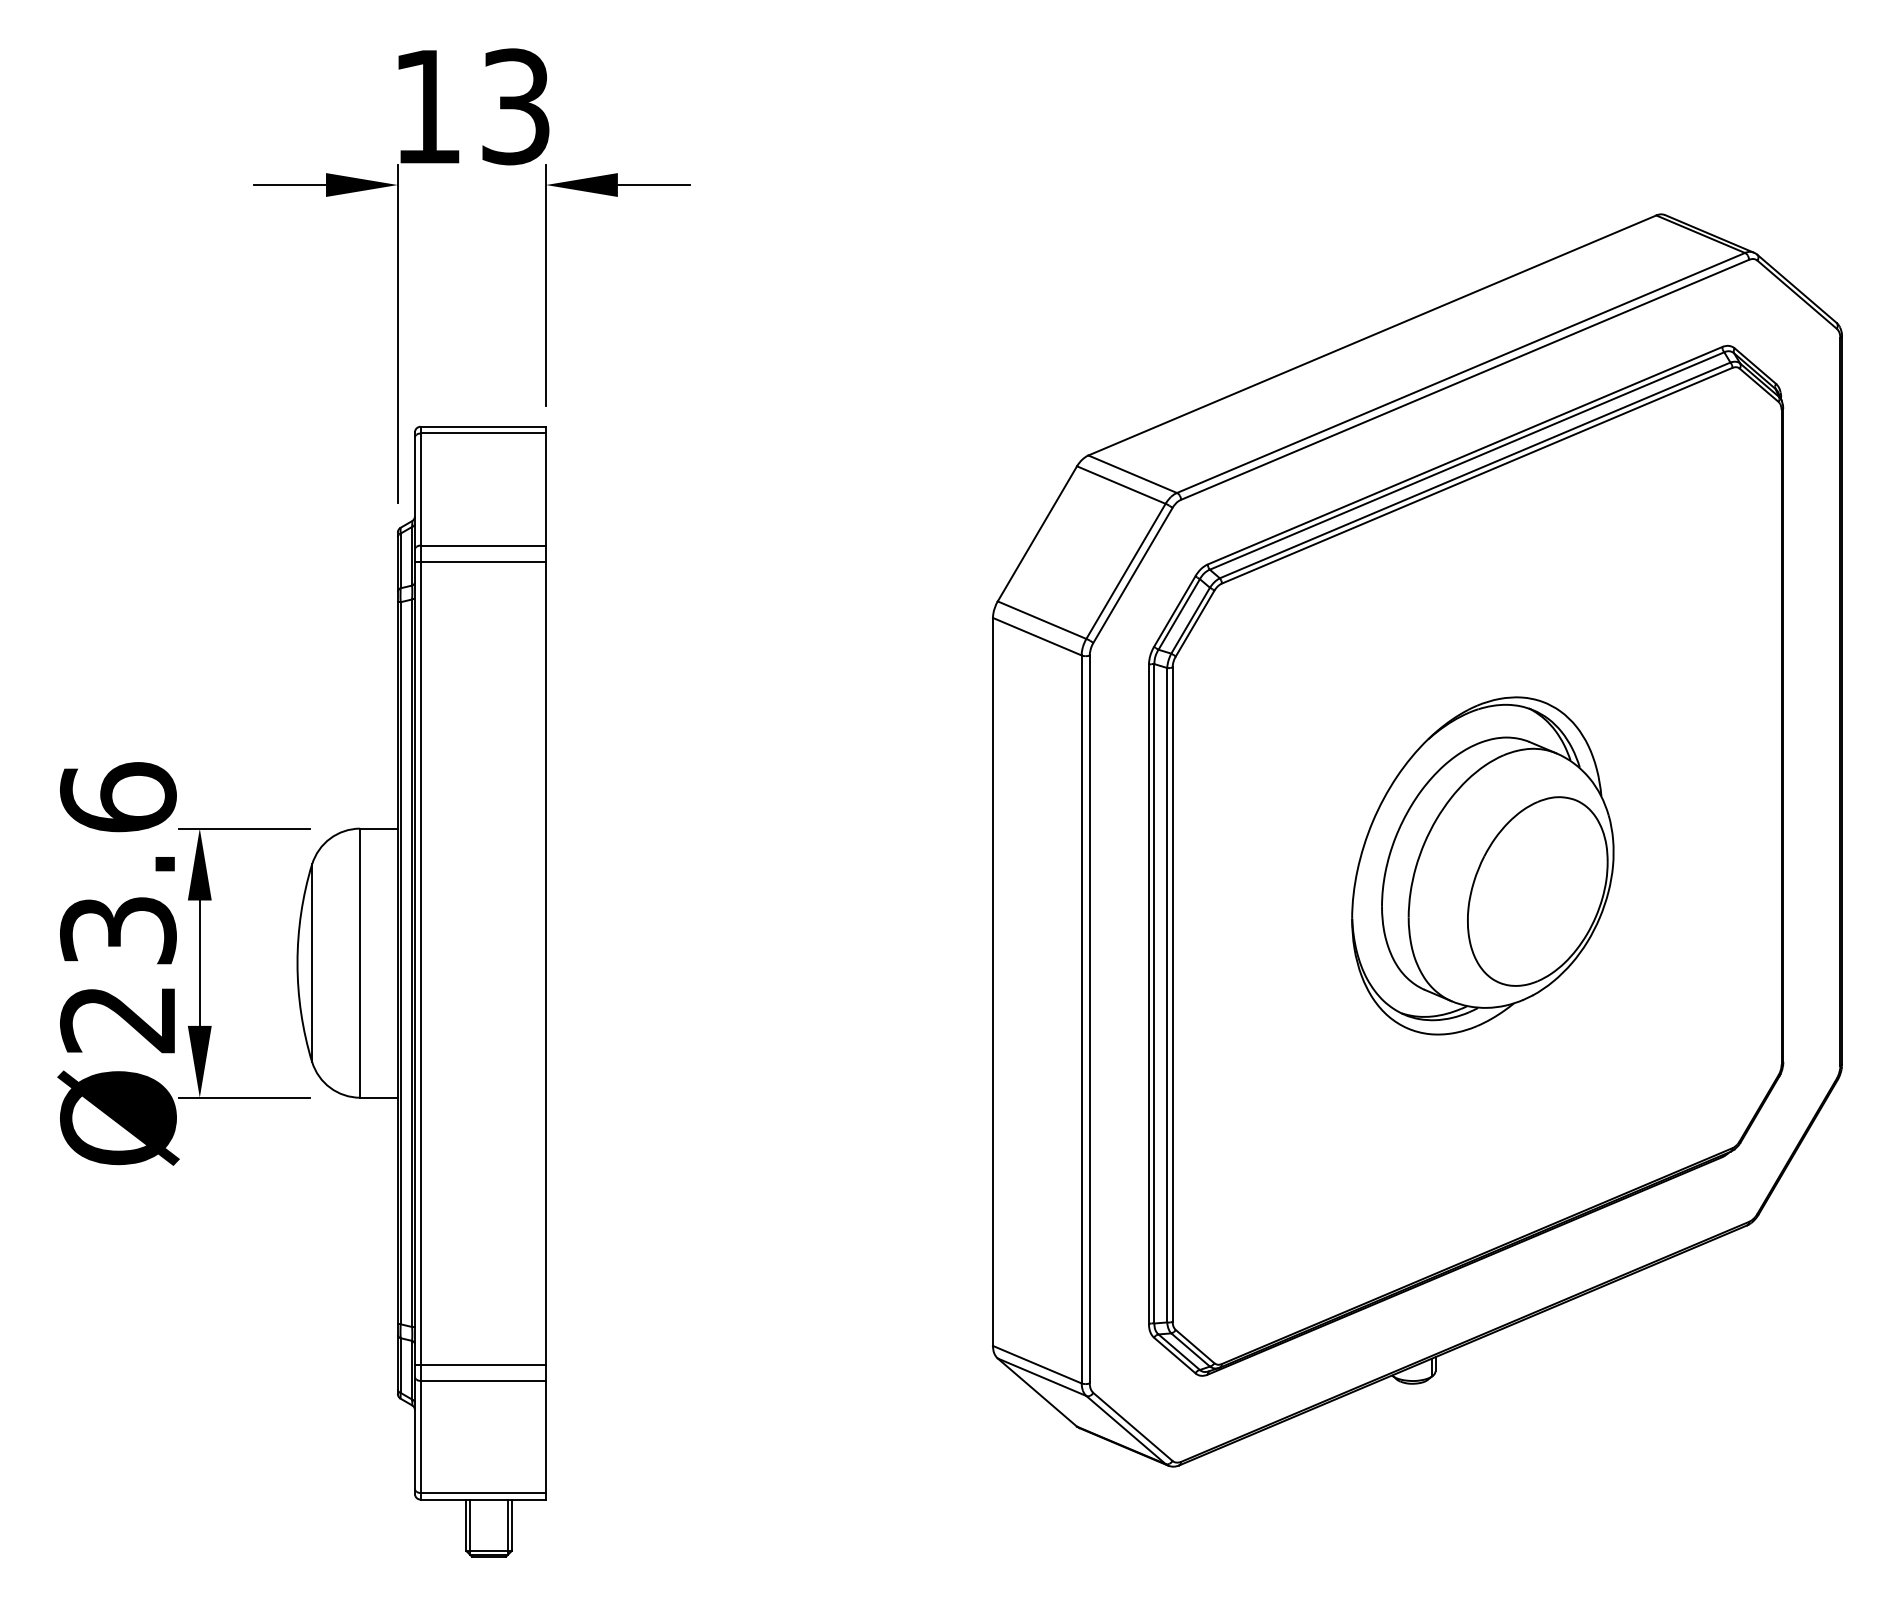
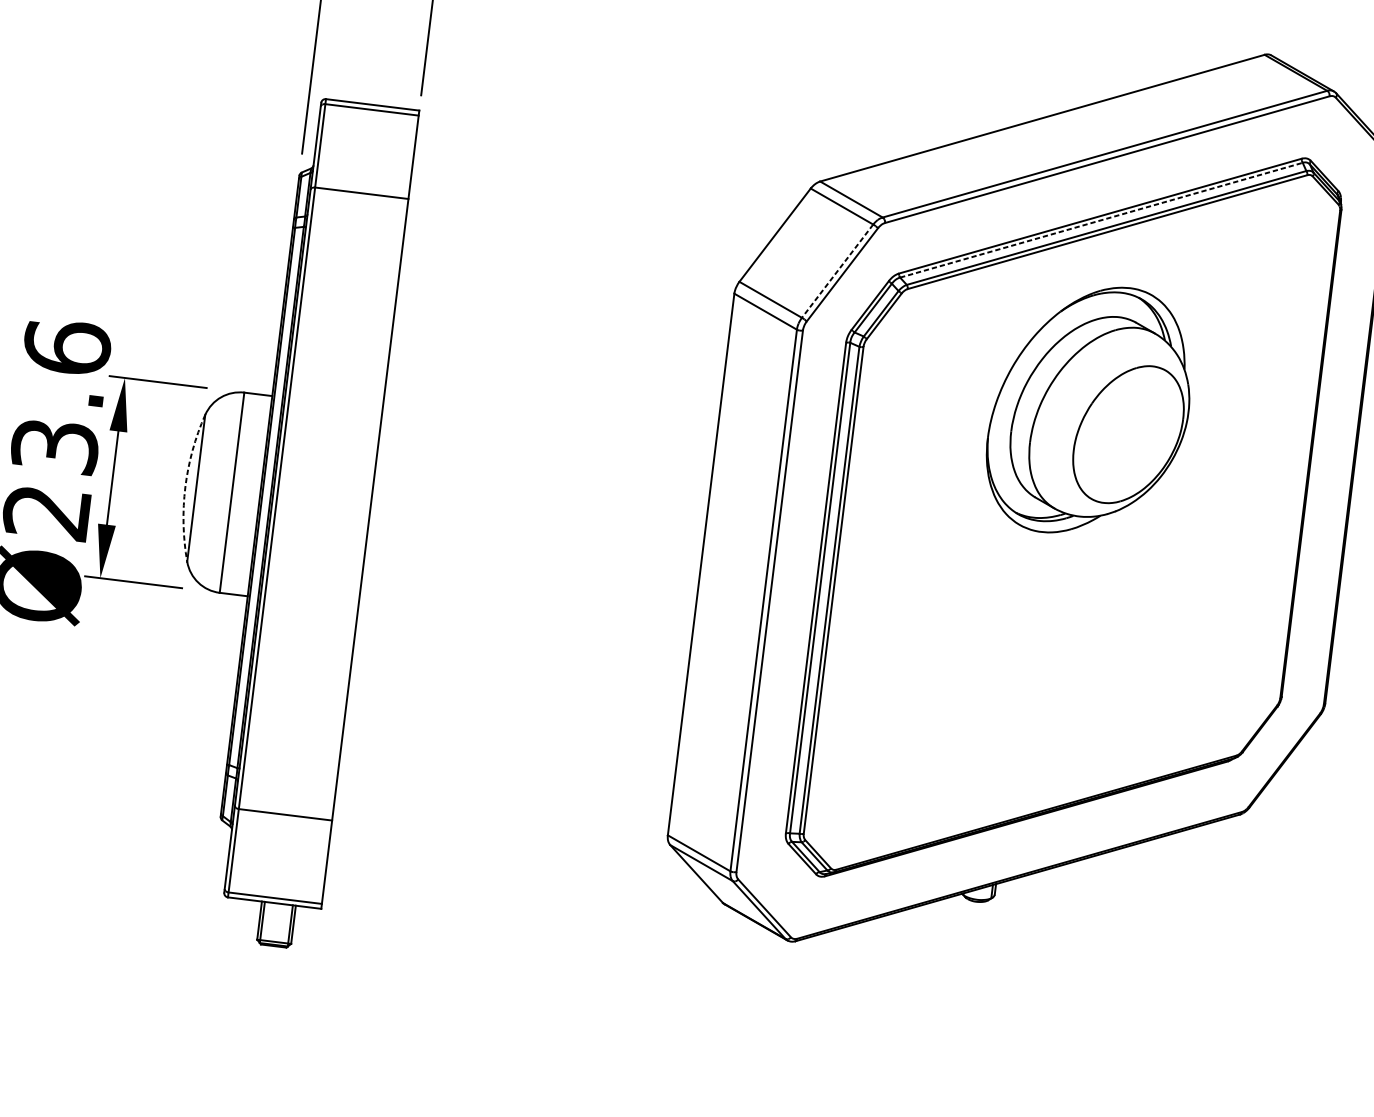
line: (1467, 460) -> (1101, 219), solid -> dashed
line: (480, 561) -> (358, 204), removed
line: (1125, 571) -> (837, 271), solid -> dashed
part: (1482, 865) -> (1089, 410), moved
arc: (297, 963) -> (185, 487), solid -> dashed
line: (480, 1364) -> (284, 802), removed

